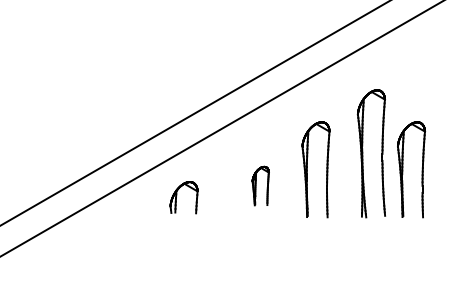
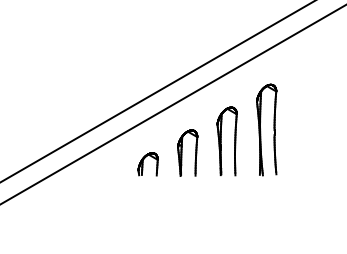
part: (410, 169) -> (294, 141), removed
part: (260, 185) -> (187, 152), size x1.67
part: (183, 197) -> (147, 164), moved

